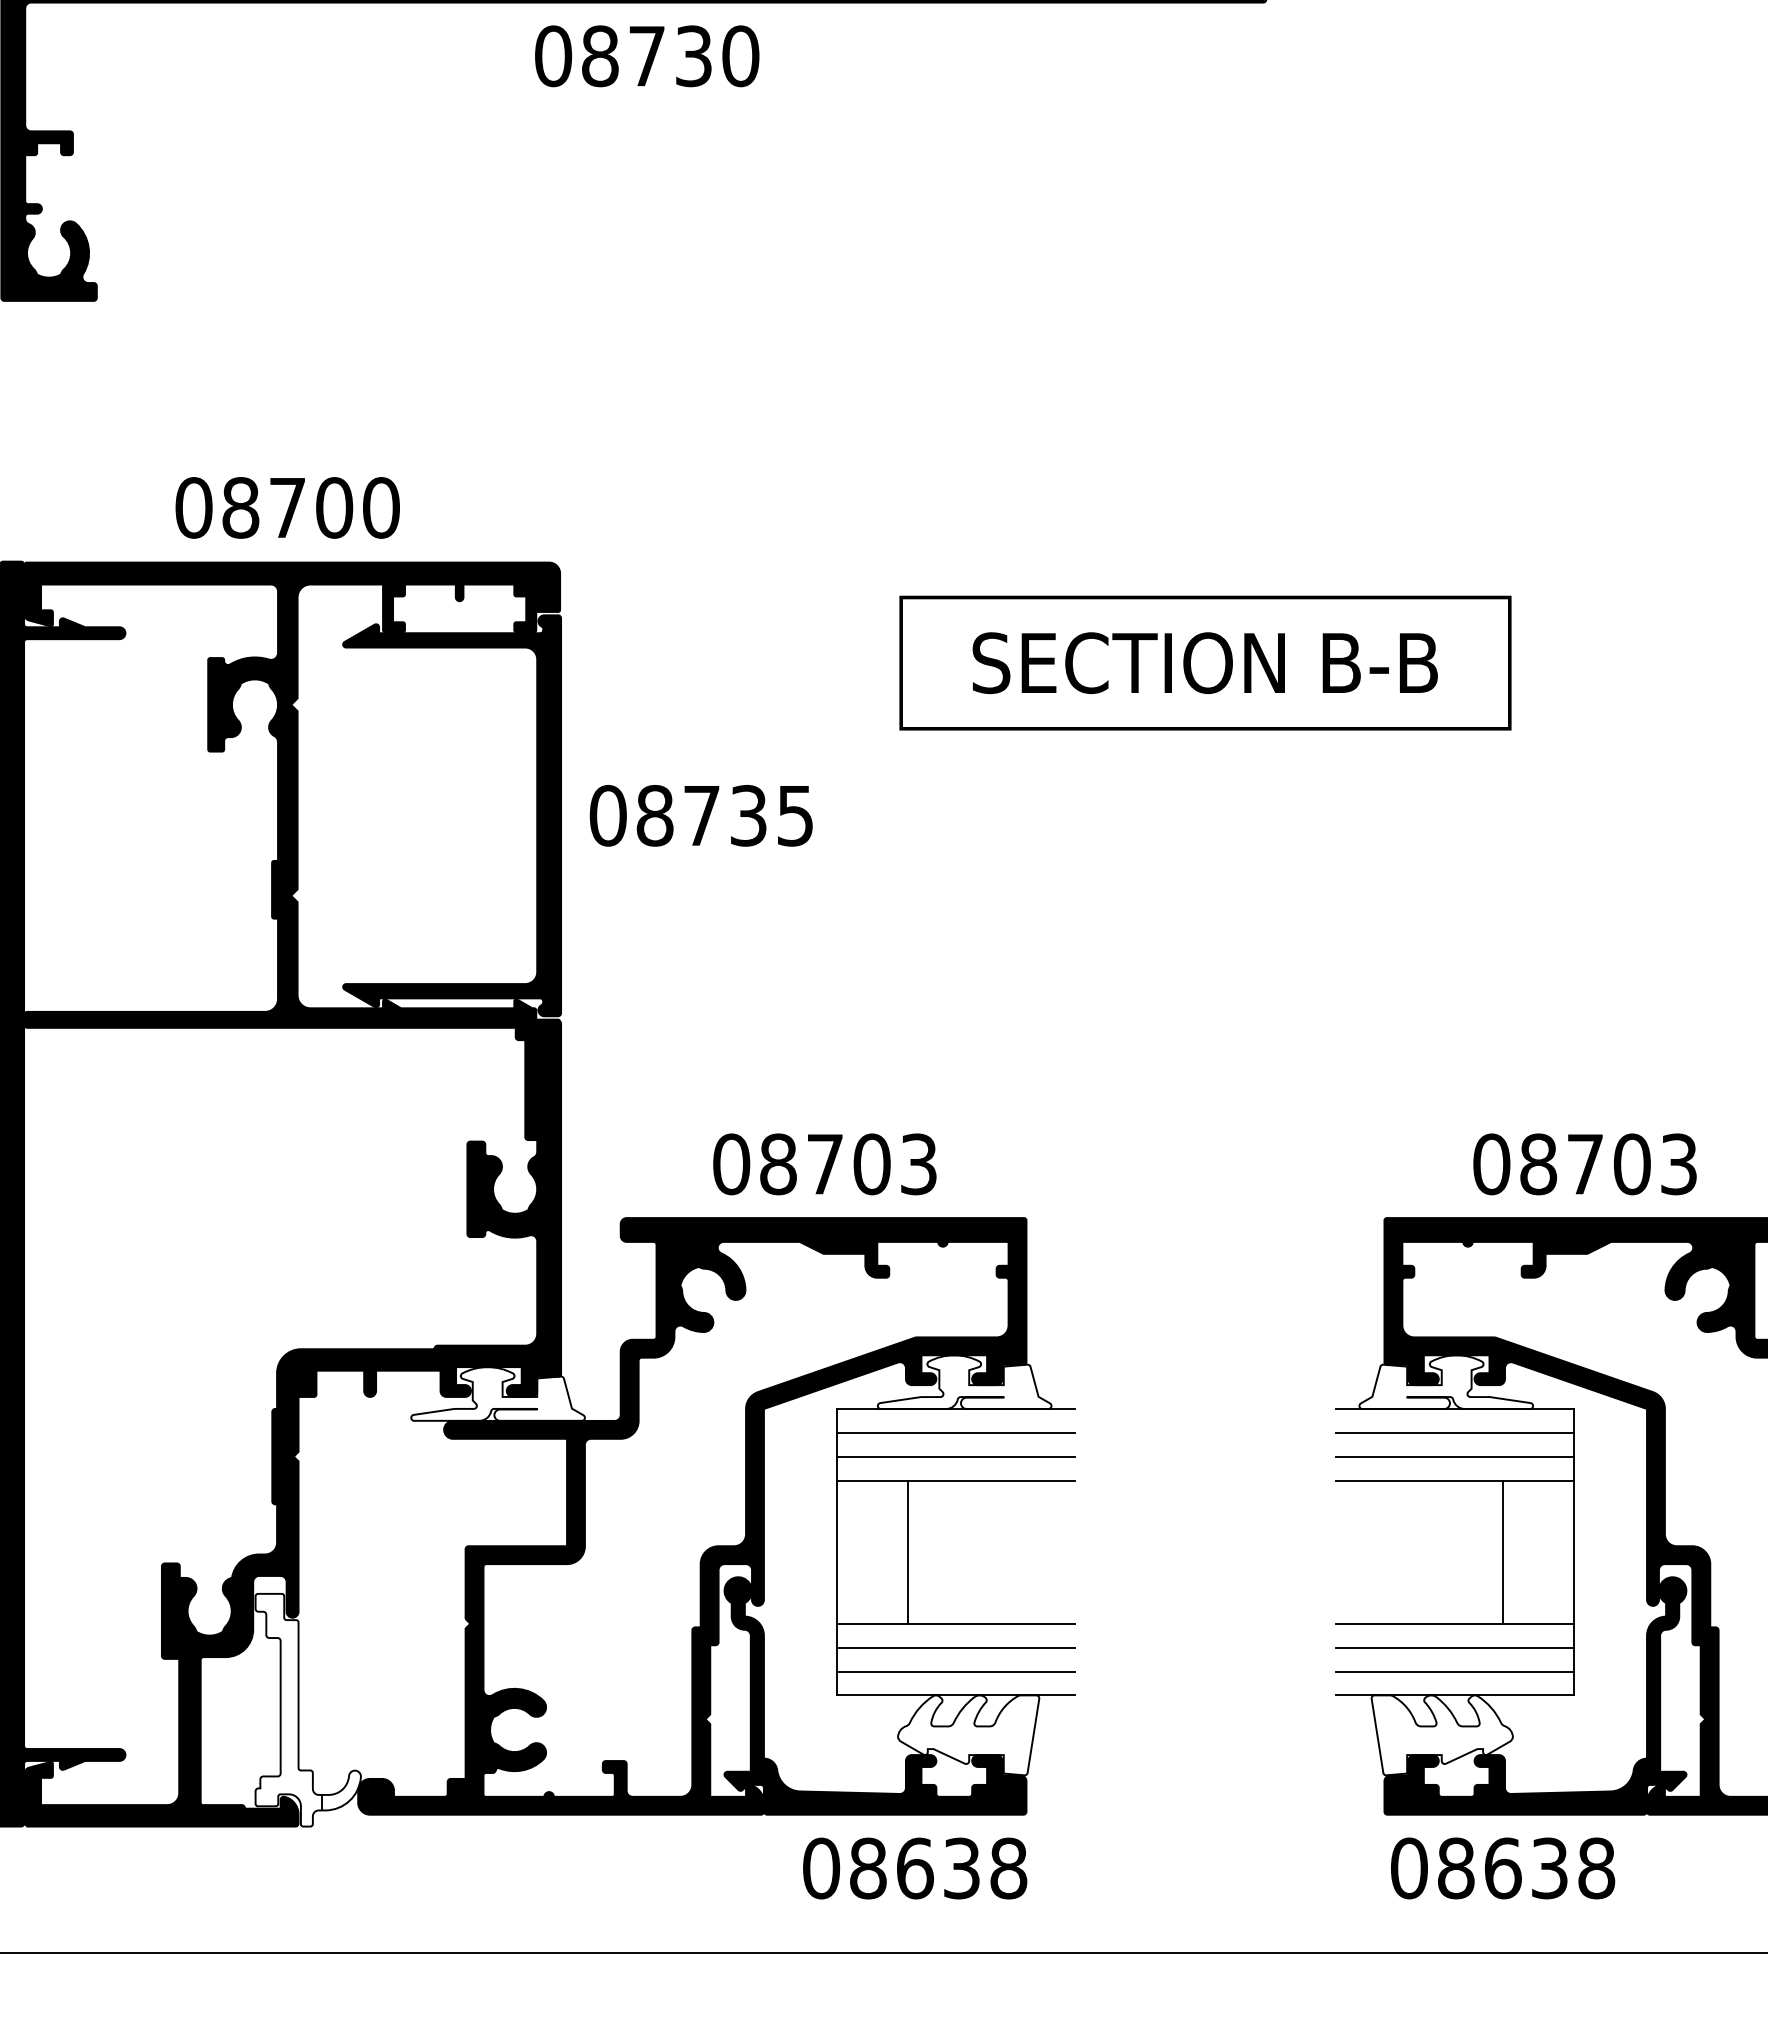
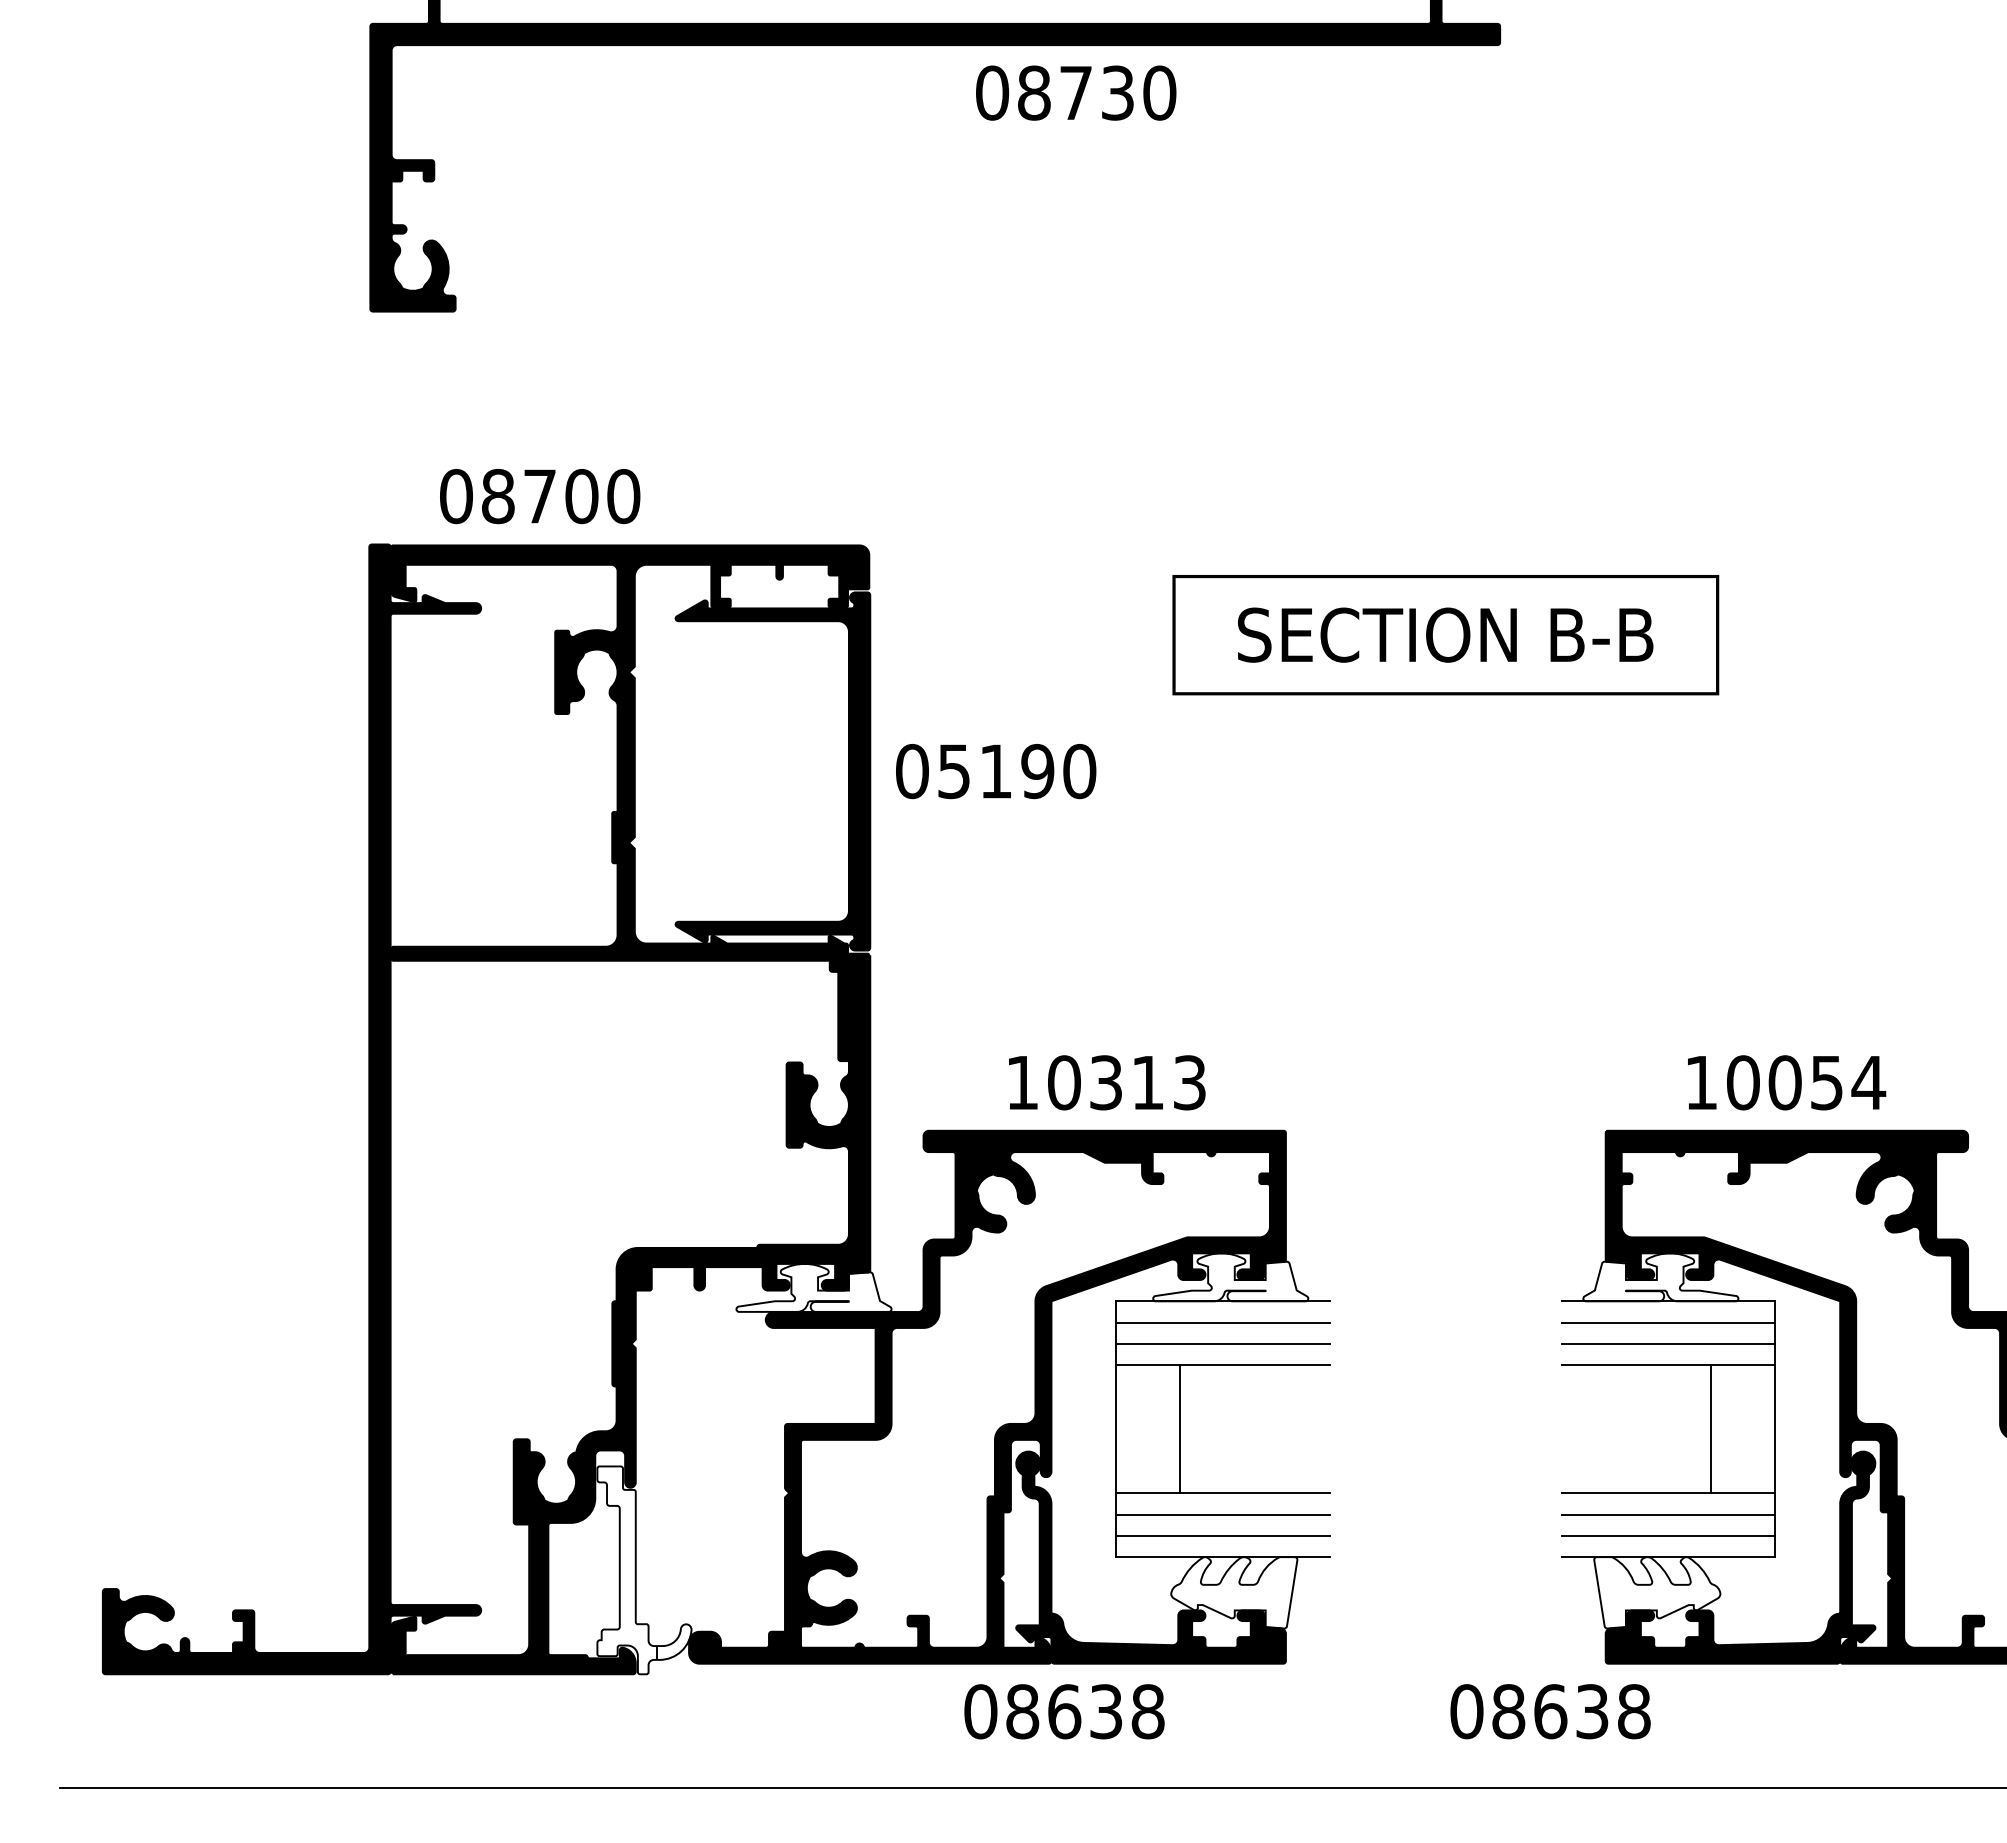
text: (647, 55) -> (1076, 92), moved
text: (288, 507) -> (540, 496), moved
text: (725, 815) -> (1017, 771), 08735 -> 05190
text: (802, 1163) -> (1085, 1082), 08703 -> 10313
text: (1585, 1163) -> (1785, 1082), 08703 -> 10054
text: (915, 1868) -> (1064, 1711), moved
text: (1502, 1868) -> (1550, 1711), moved

